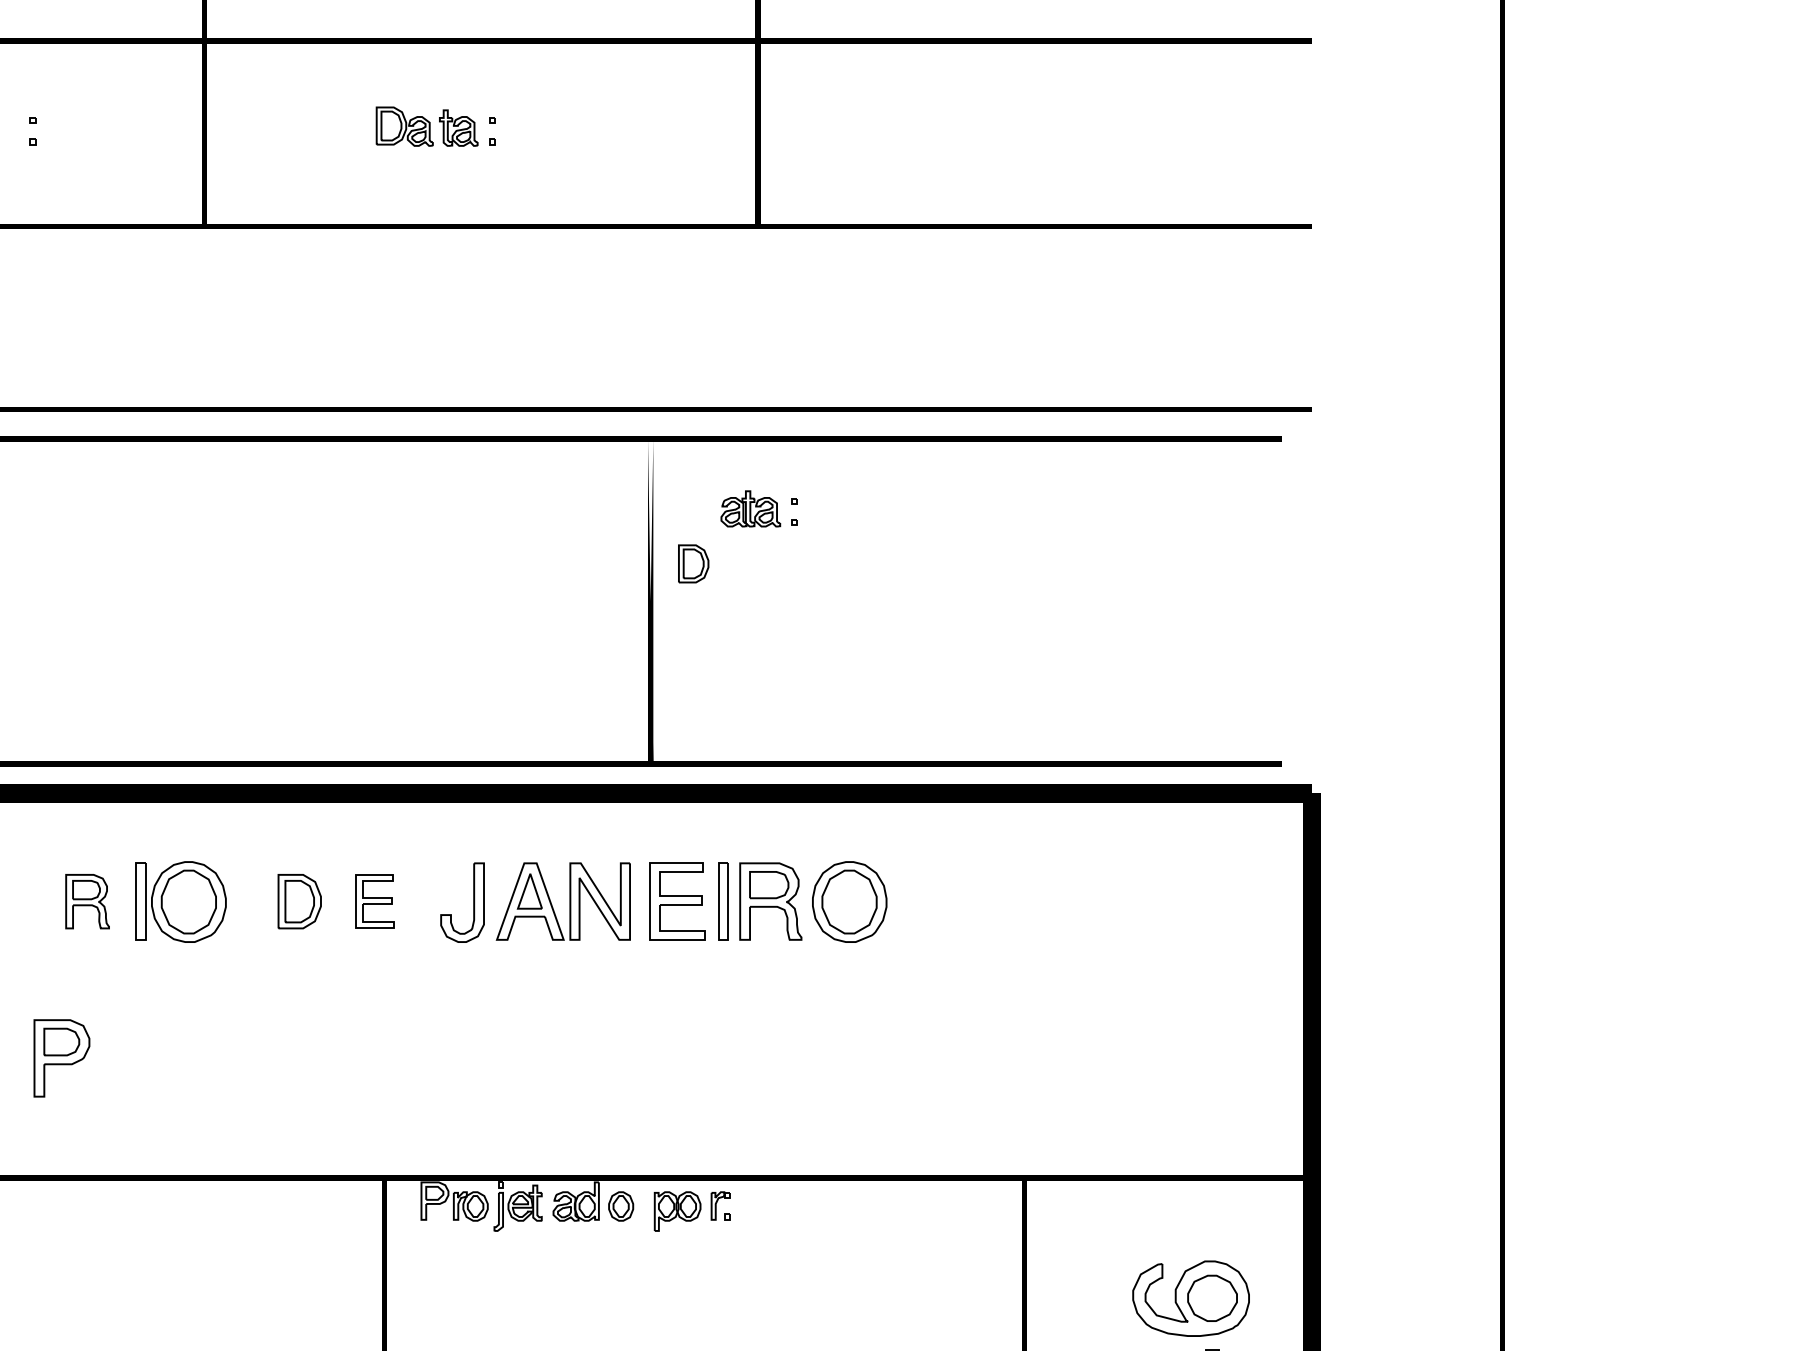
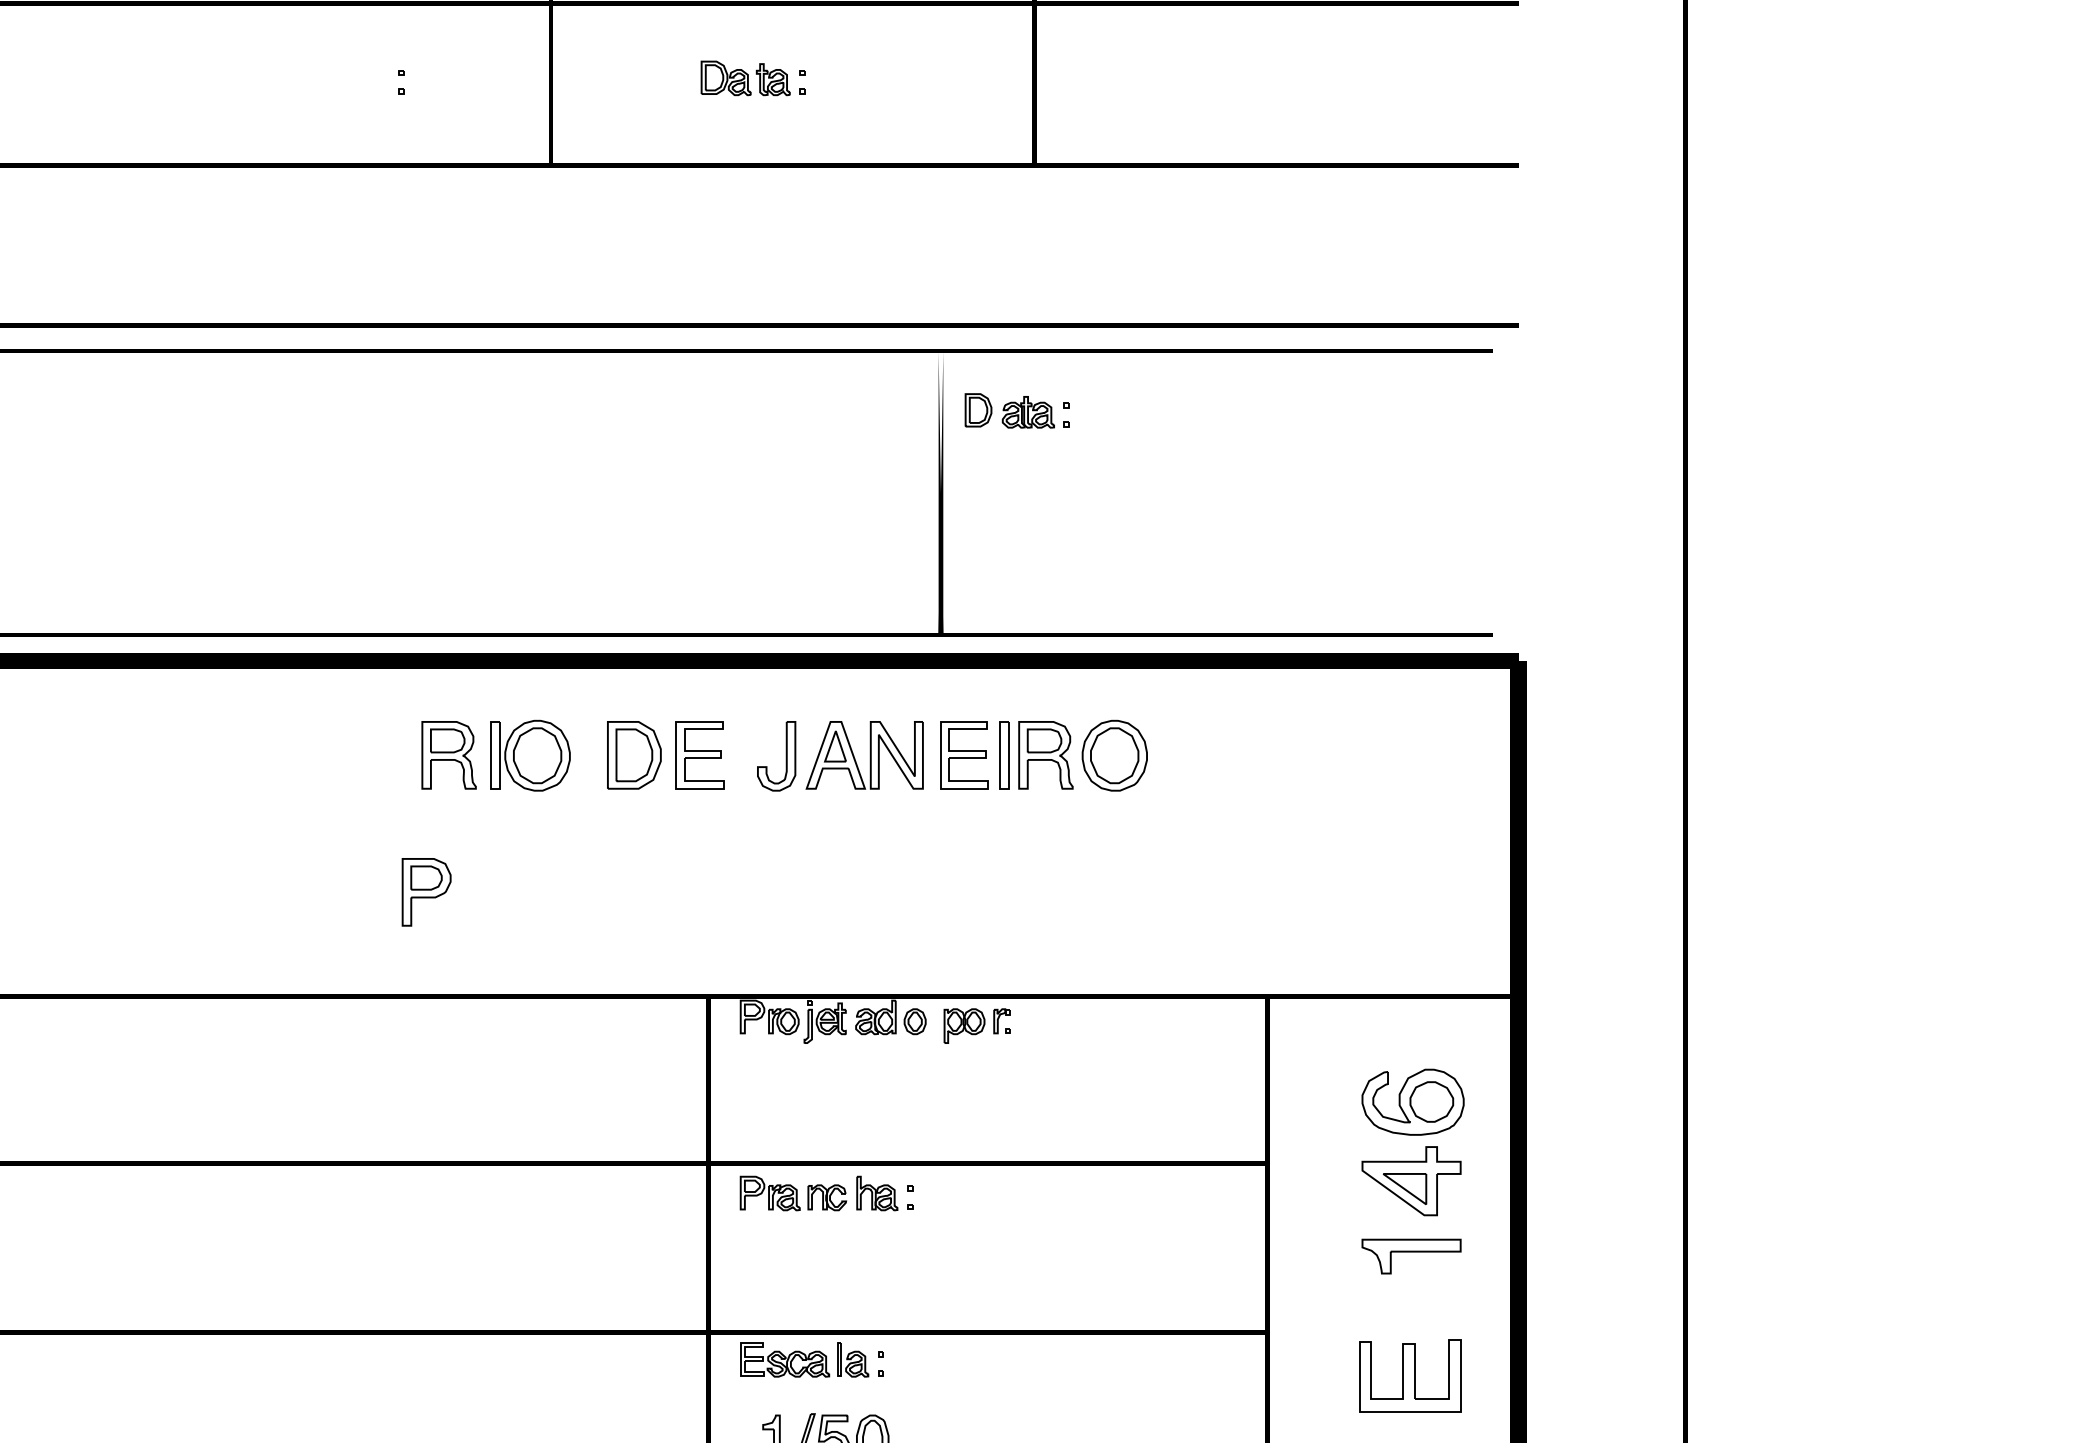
part: (693, 564) -> (978, 410), moved
part: (86, 901) -> (448, 755), size x1.43
part: (299, 901) -> (634, 755), size x1.43
part: (374, 901) -> (699, 755), size x1.43

